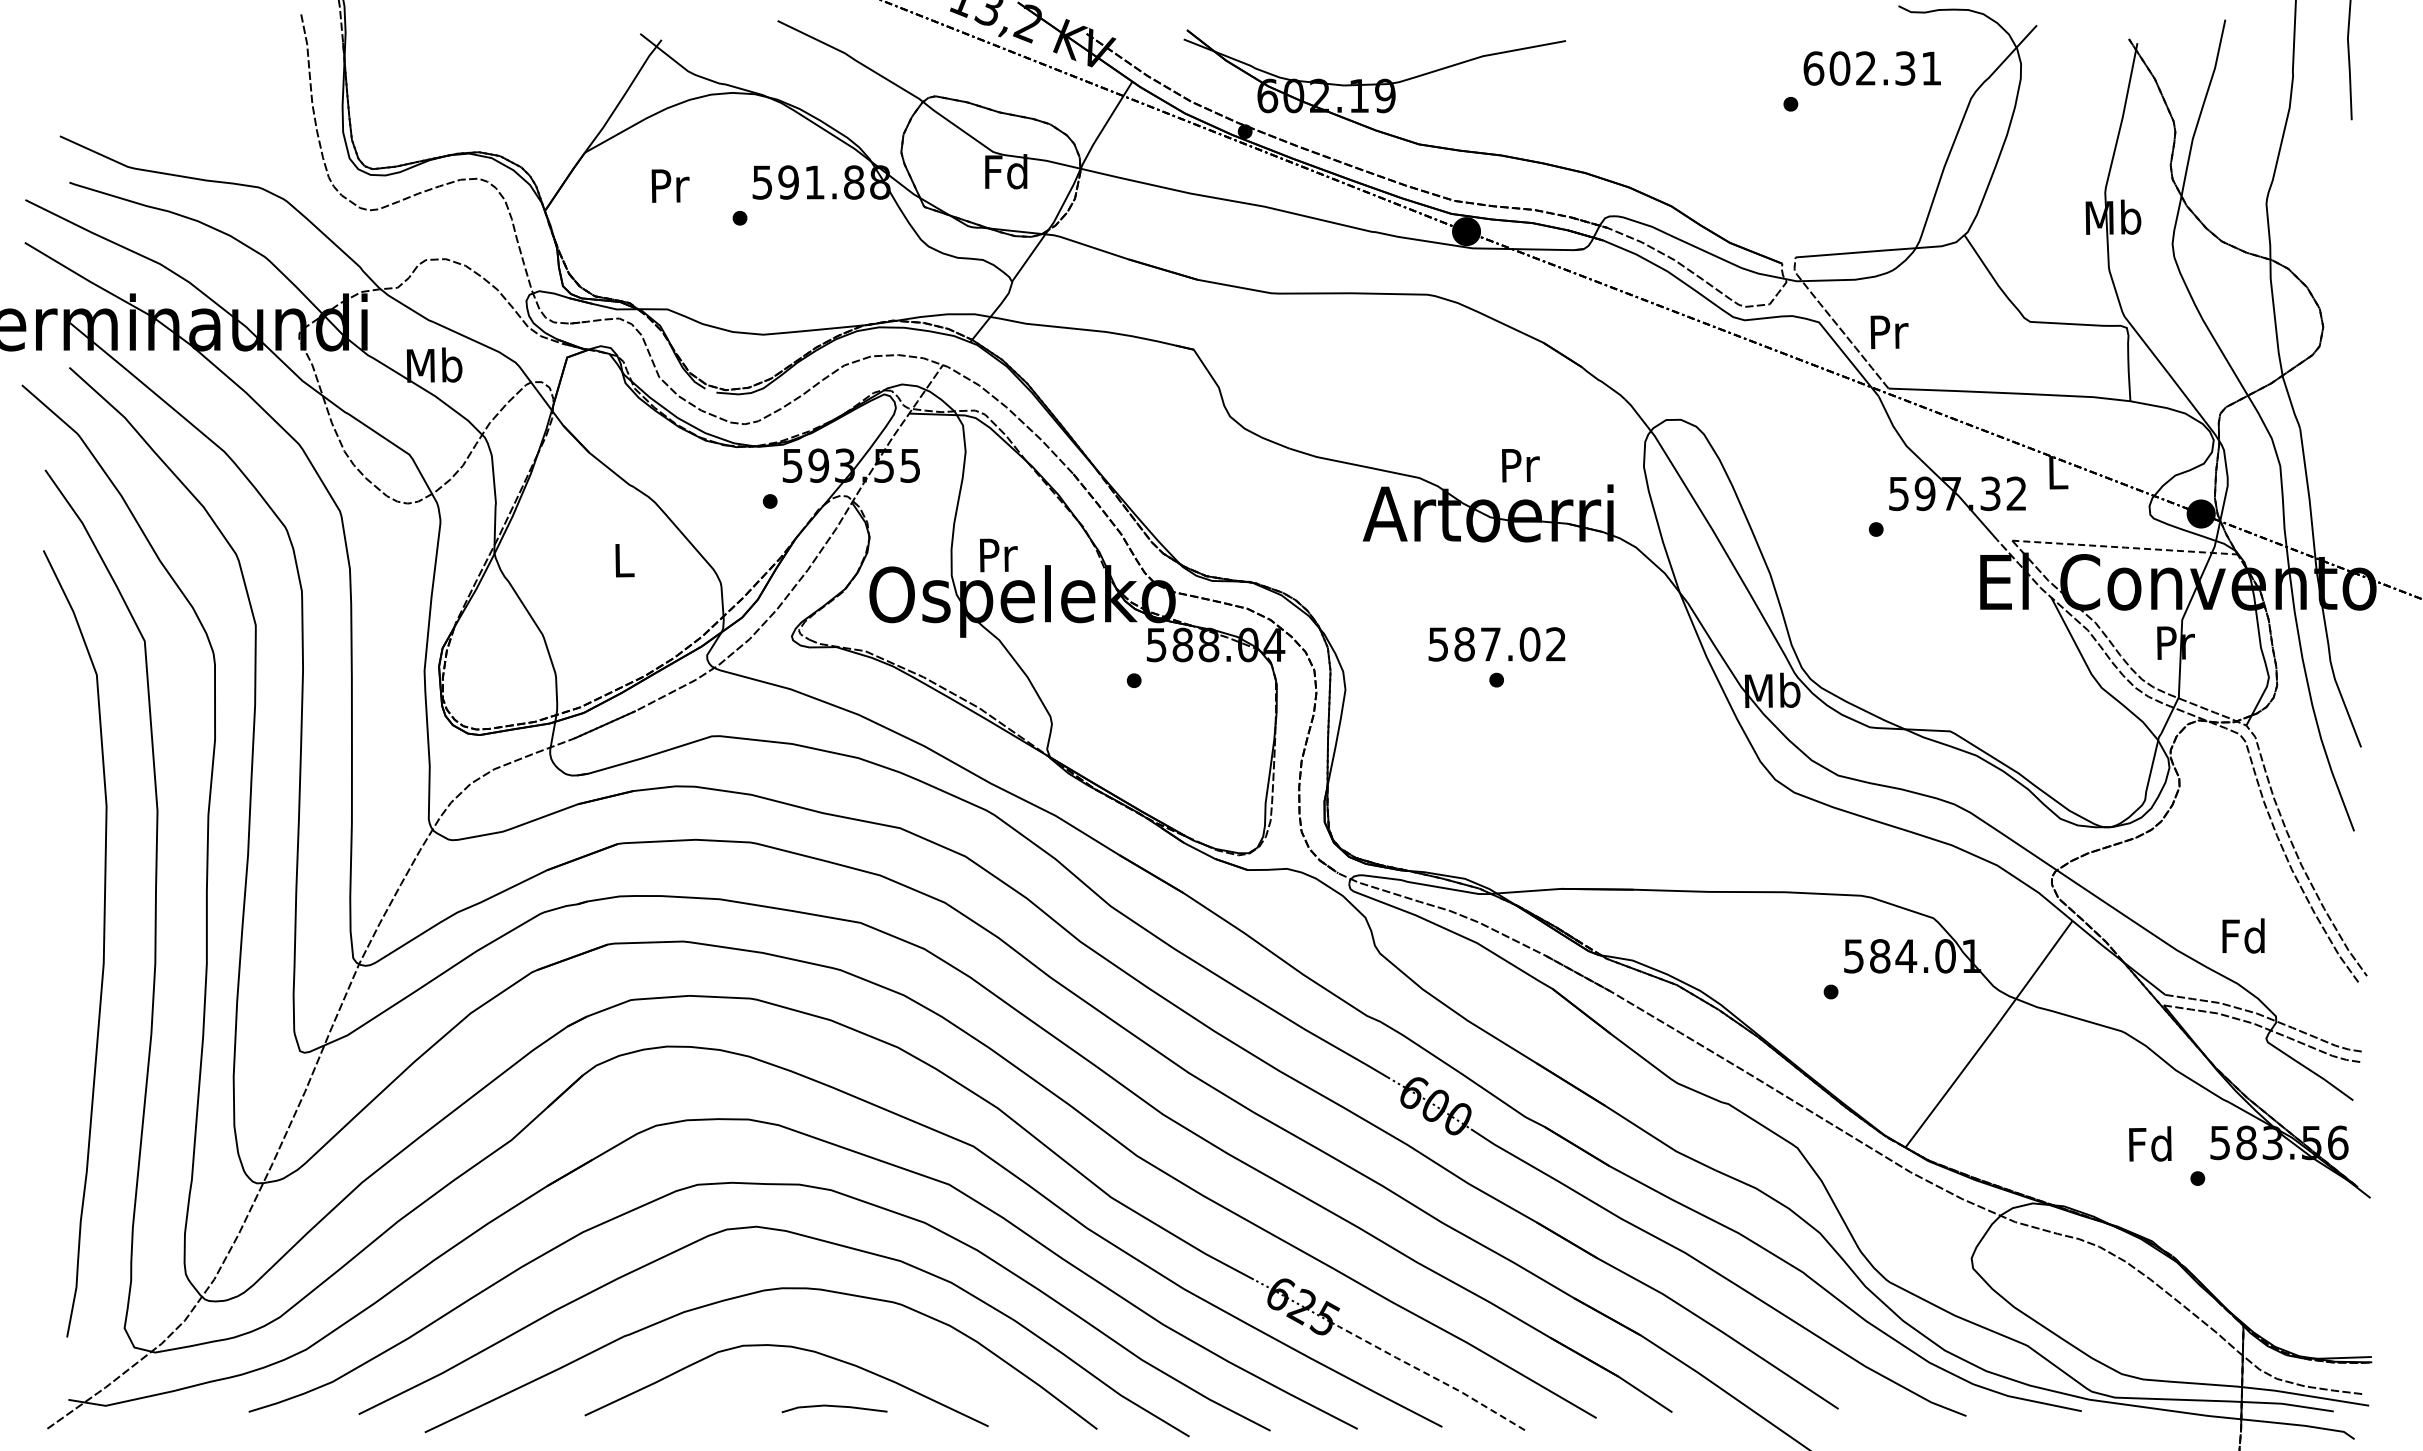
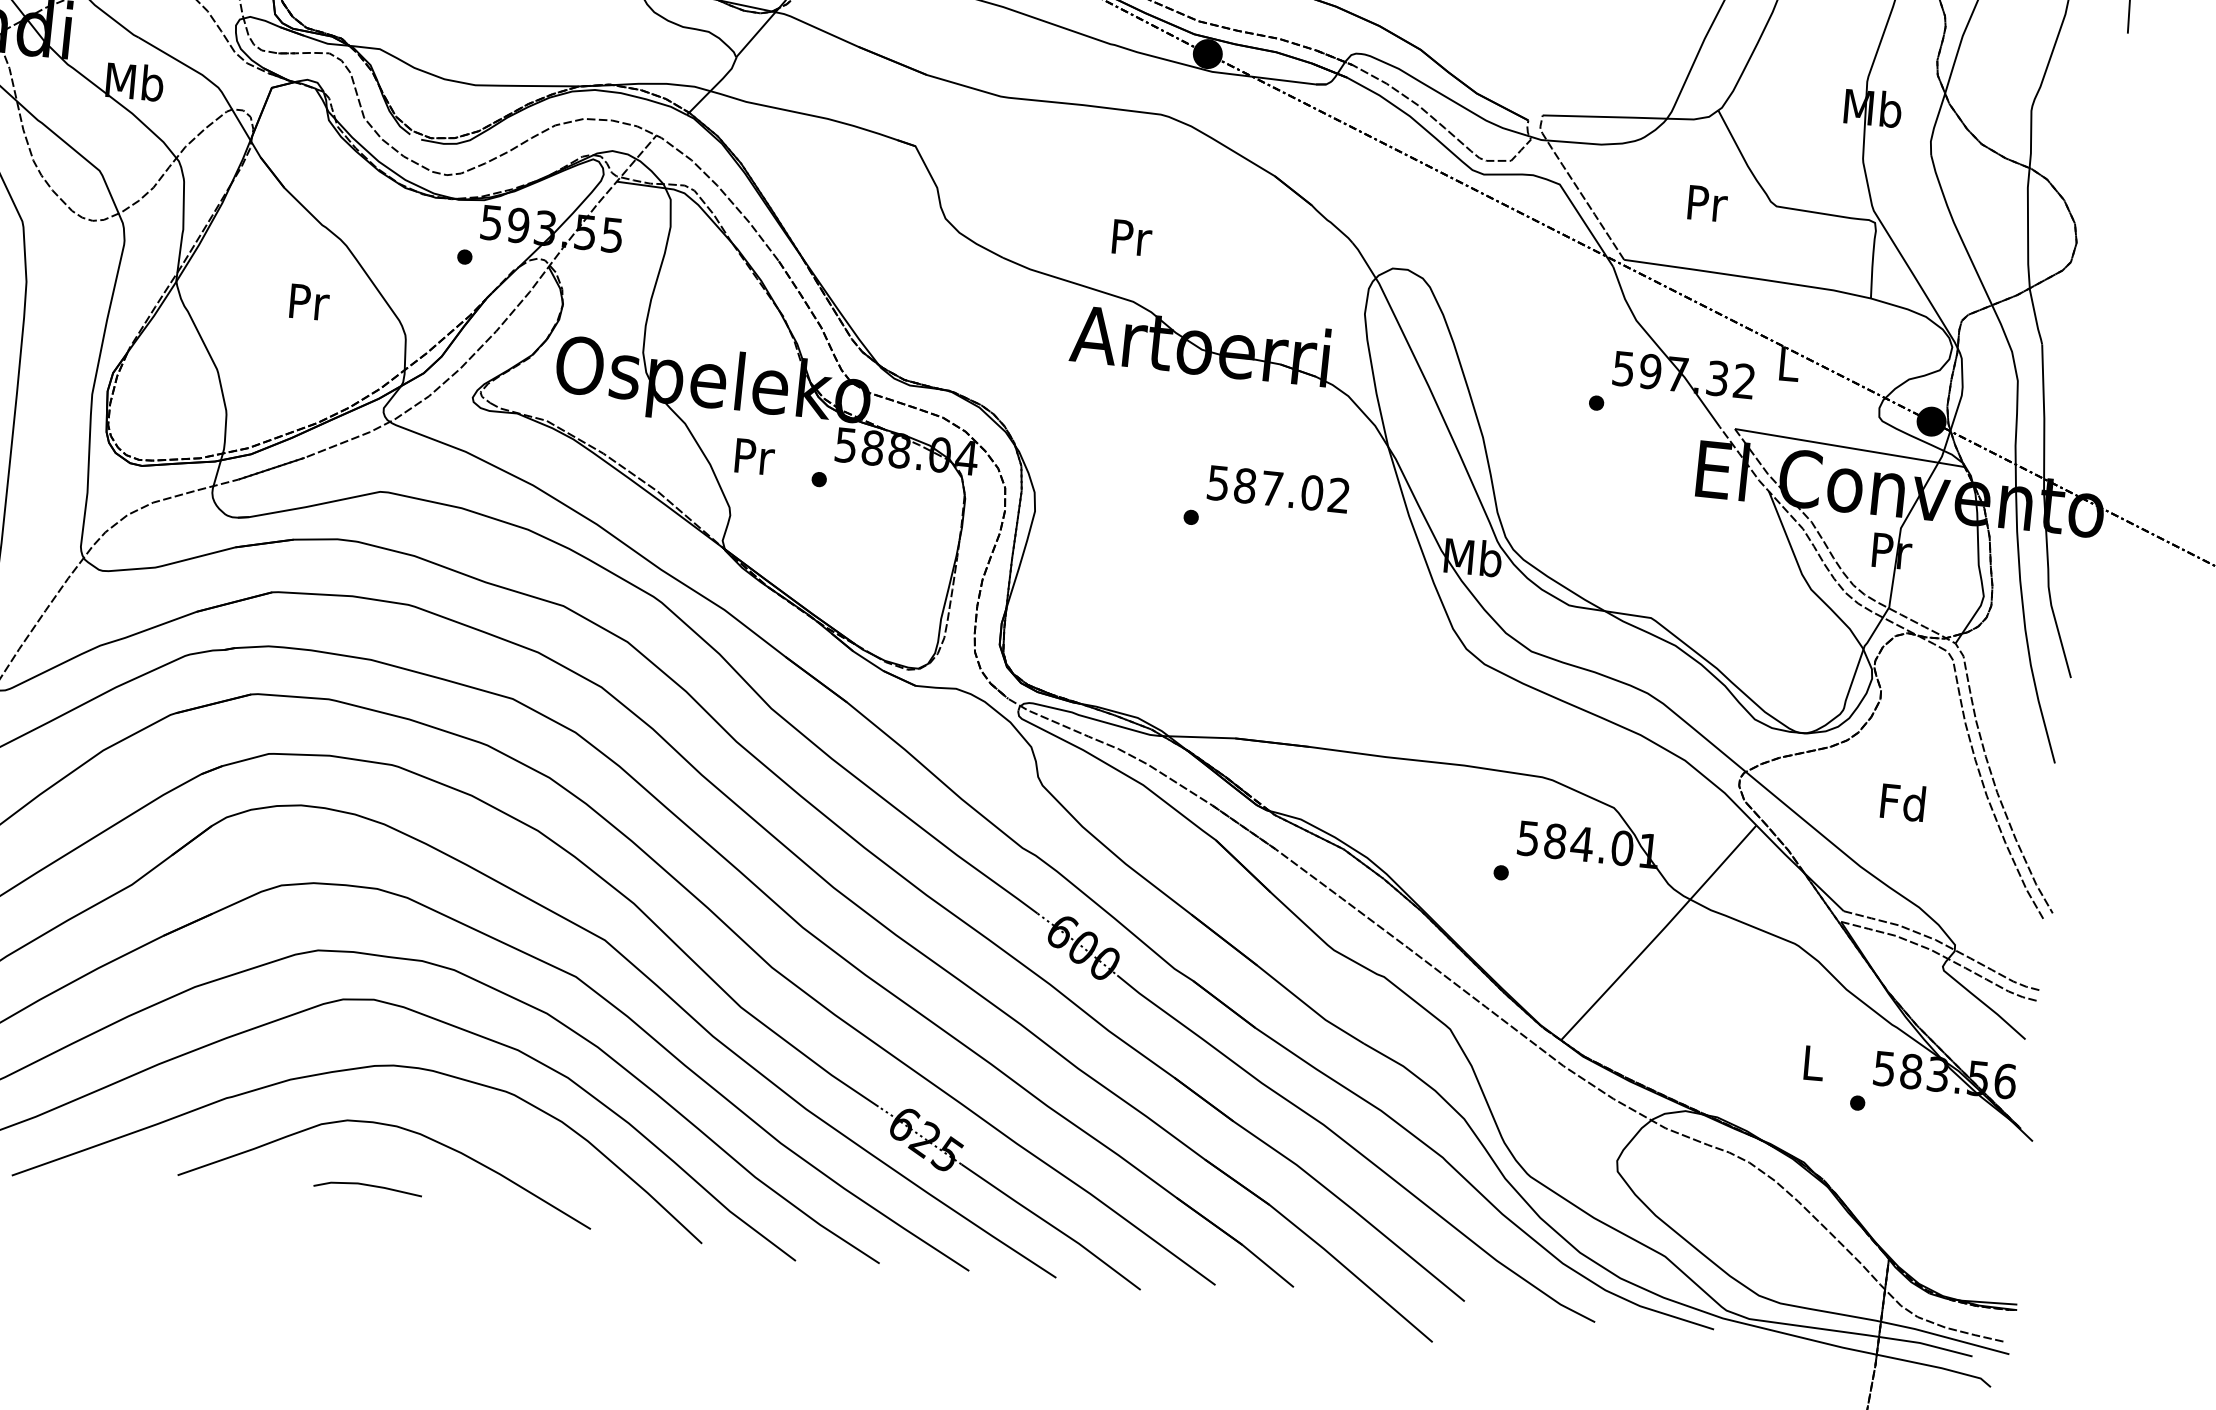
text: (1889, 332) -> (1707, 204), moved
text: (1520, 465) -> (1131, 237), moved
line: (2125, 547) -> (1850, 447), dashed -> solid
text: (998, 555) -> (754, 457), moved
text: (624, 560) -> (309, 302), L -> Pr
text: (1496, 644) -> (1277, 489), moved
text: (2243, 935) -> (1903, 801), moved
text: (2150, 1143) -> (1812, 1062), Fd -> L
line: (1433, 1377) -> (1052, 1226), dashed -> solid
line: (834, 1407) -> (368, 1186), moved

